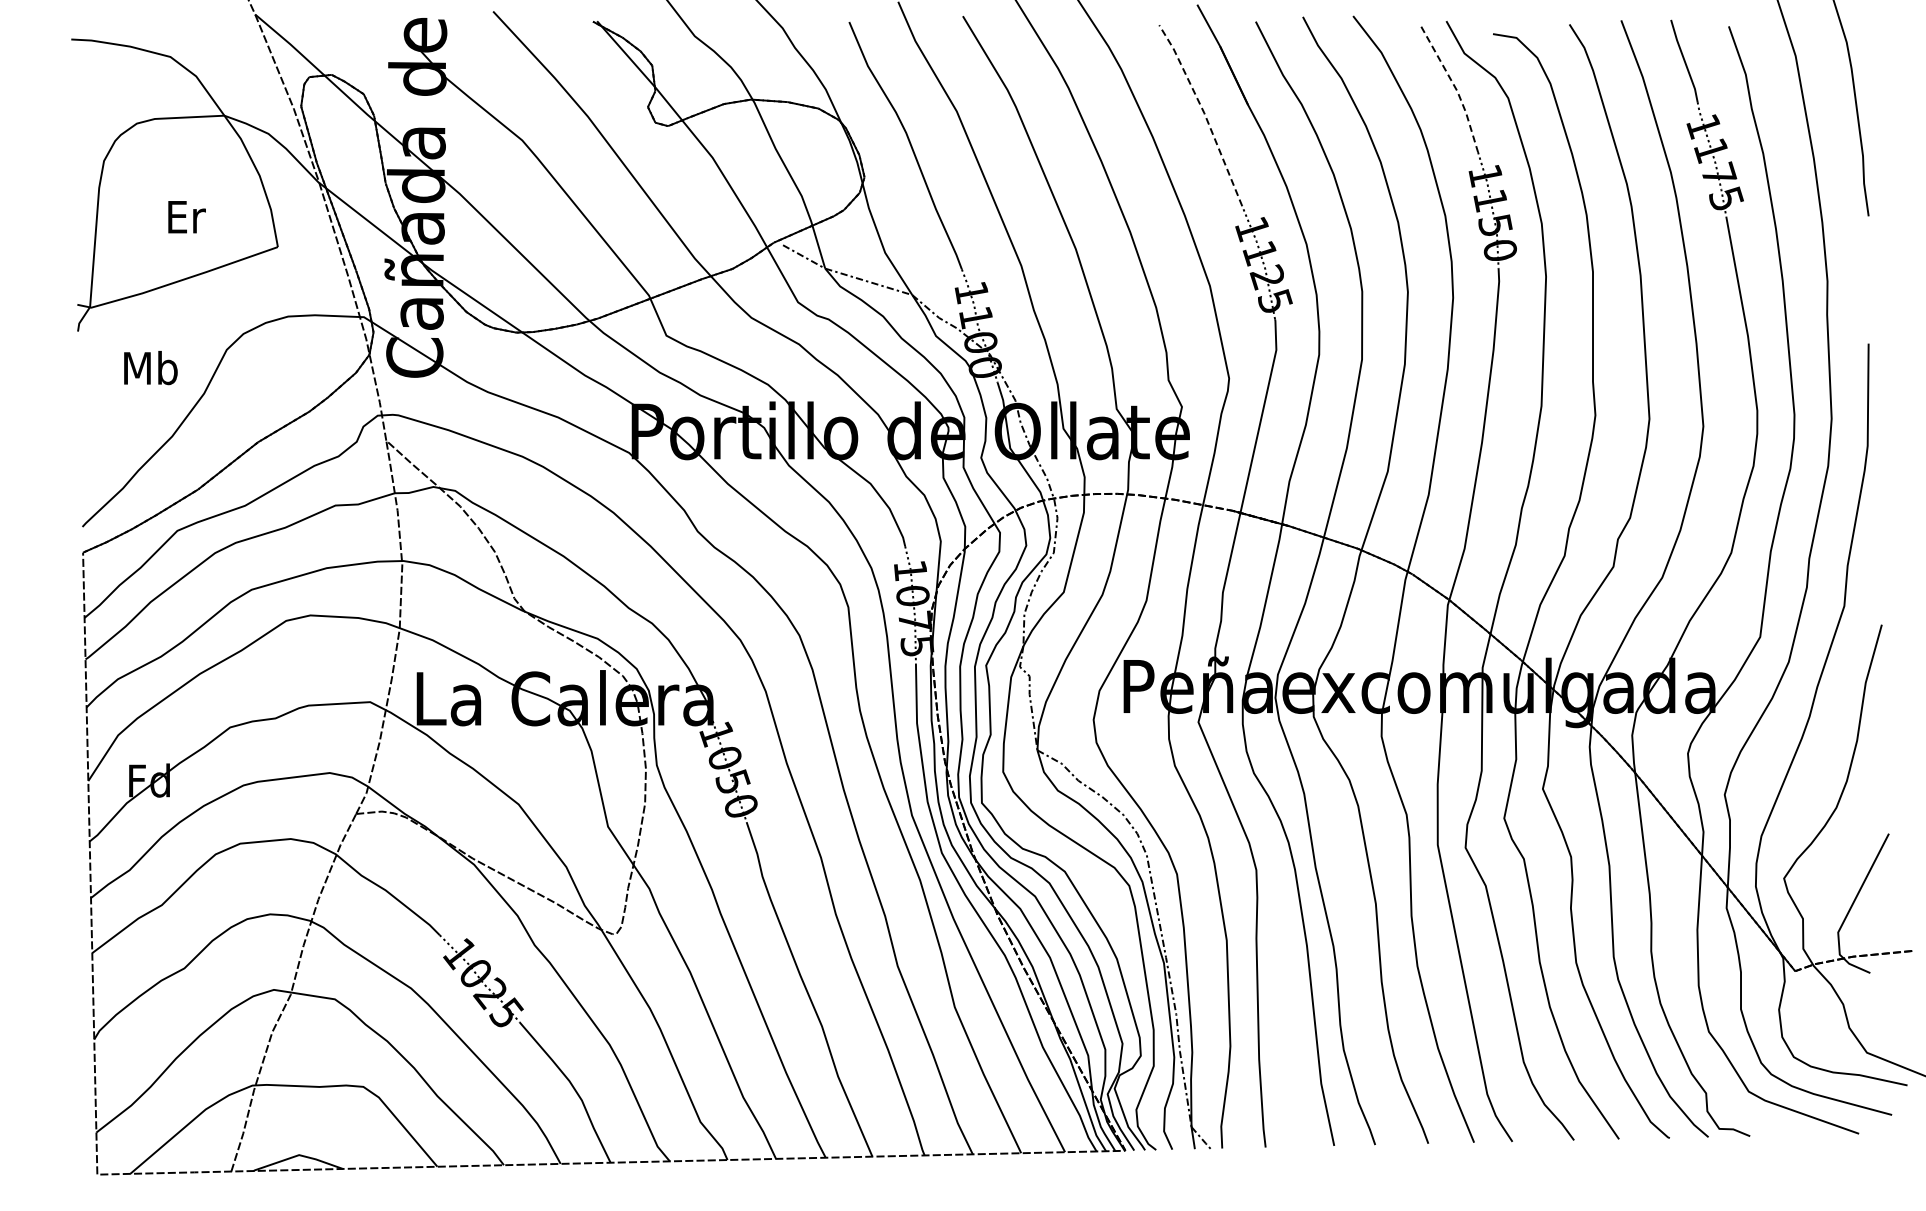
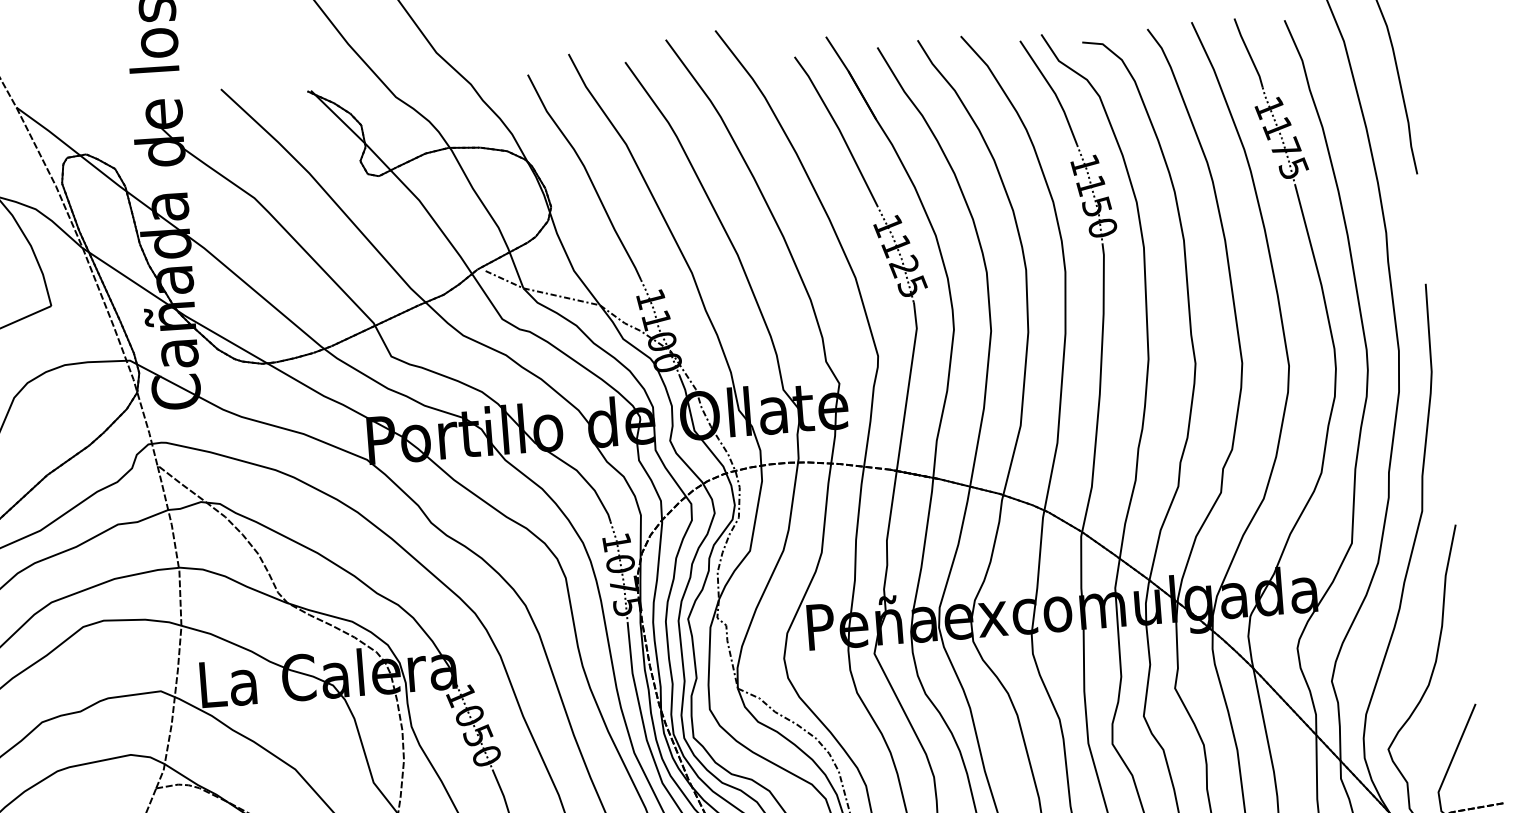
line: (1455, 88) -> (1053, 91), dashed -> solid
line: (1204, 113) -> (839, 129), dashed -> solid

